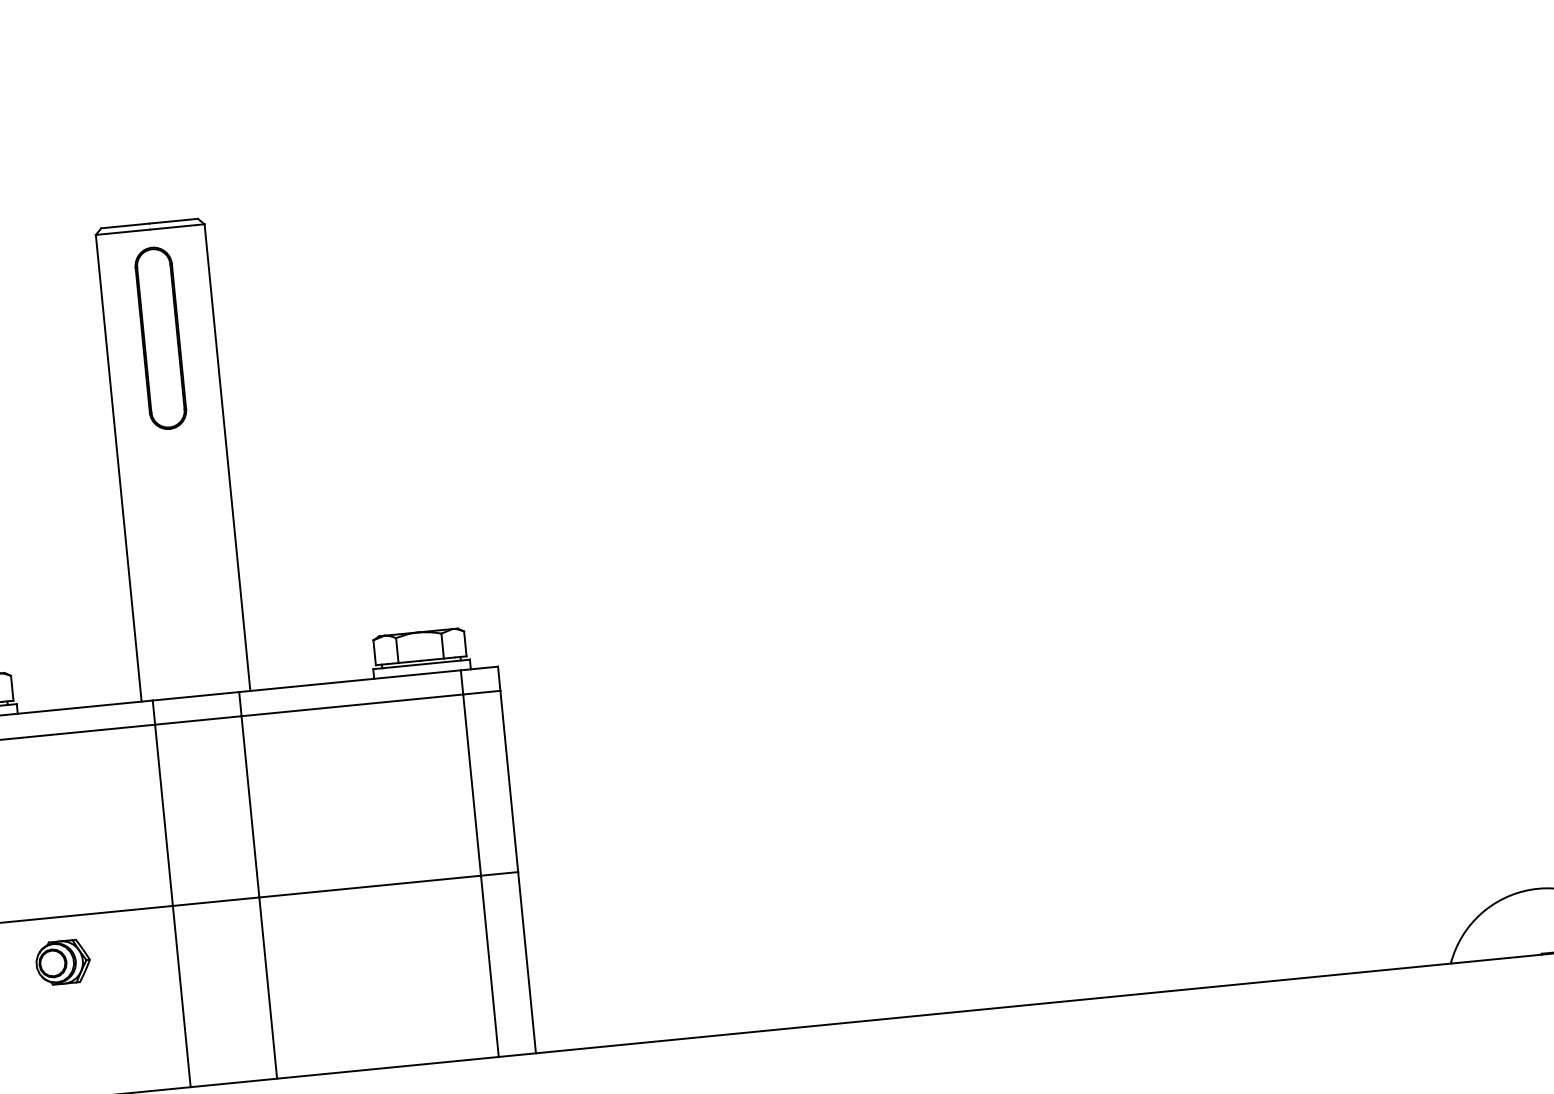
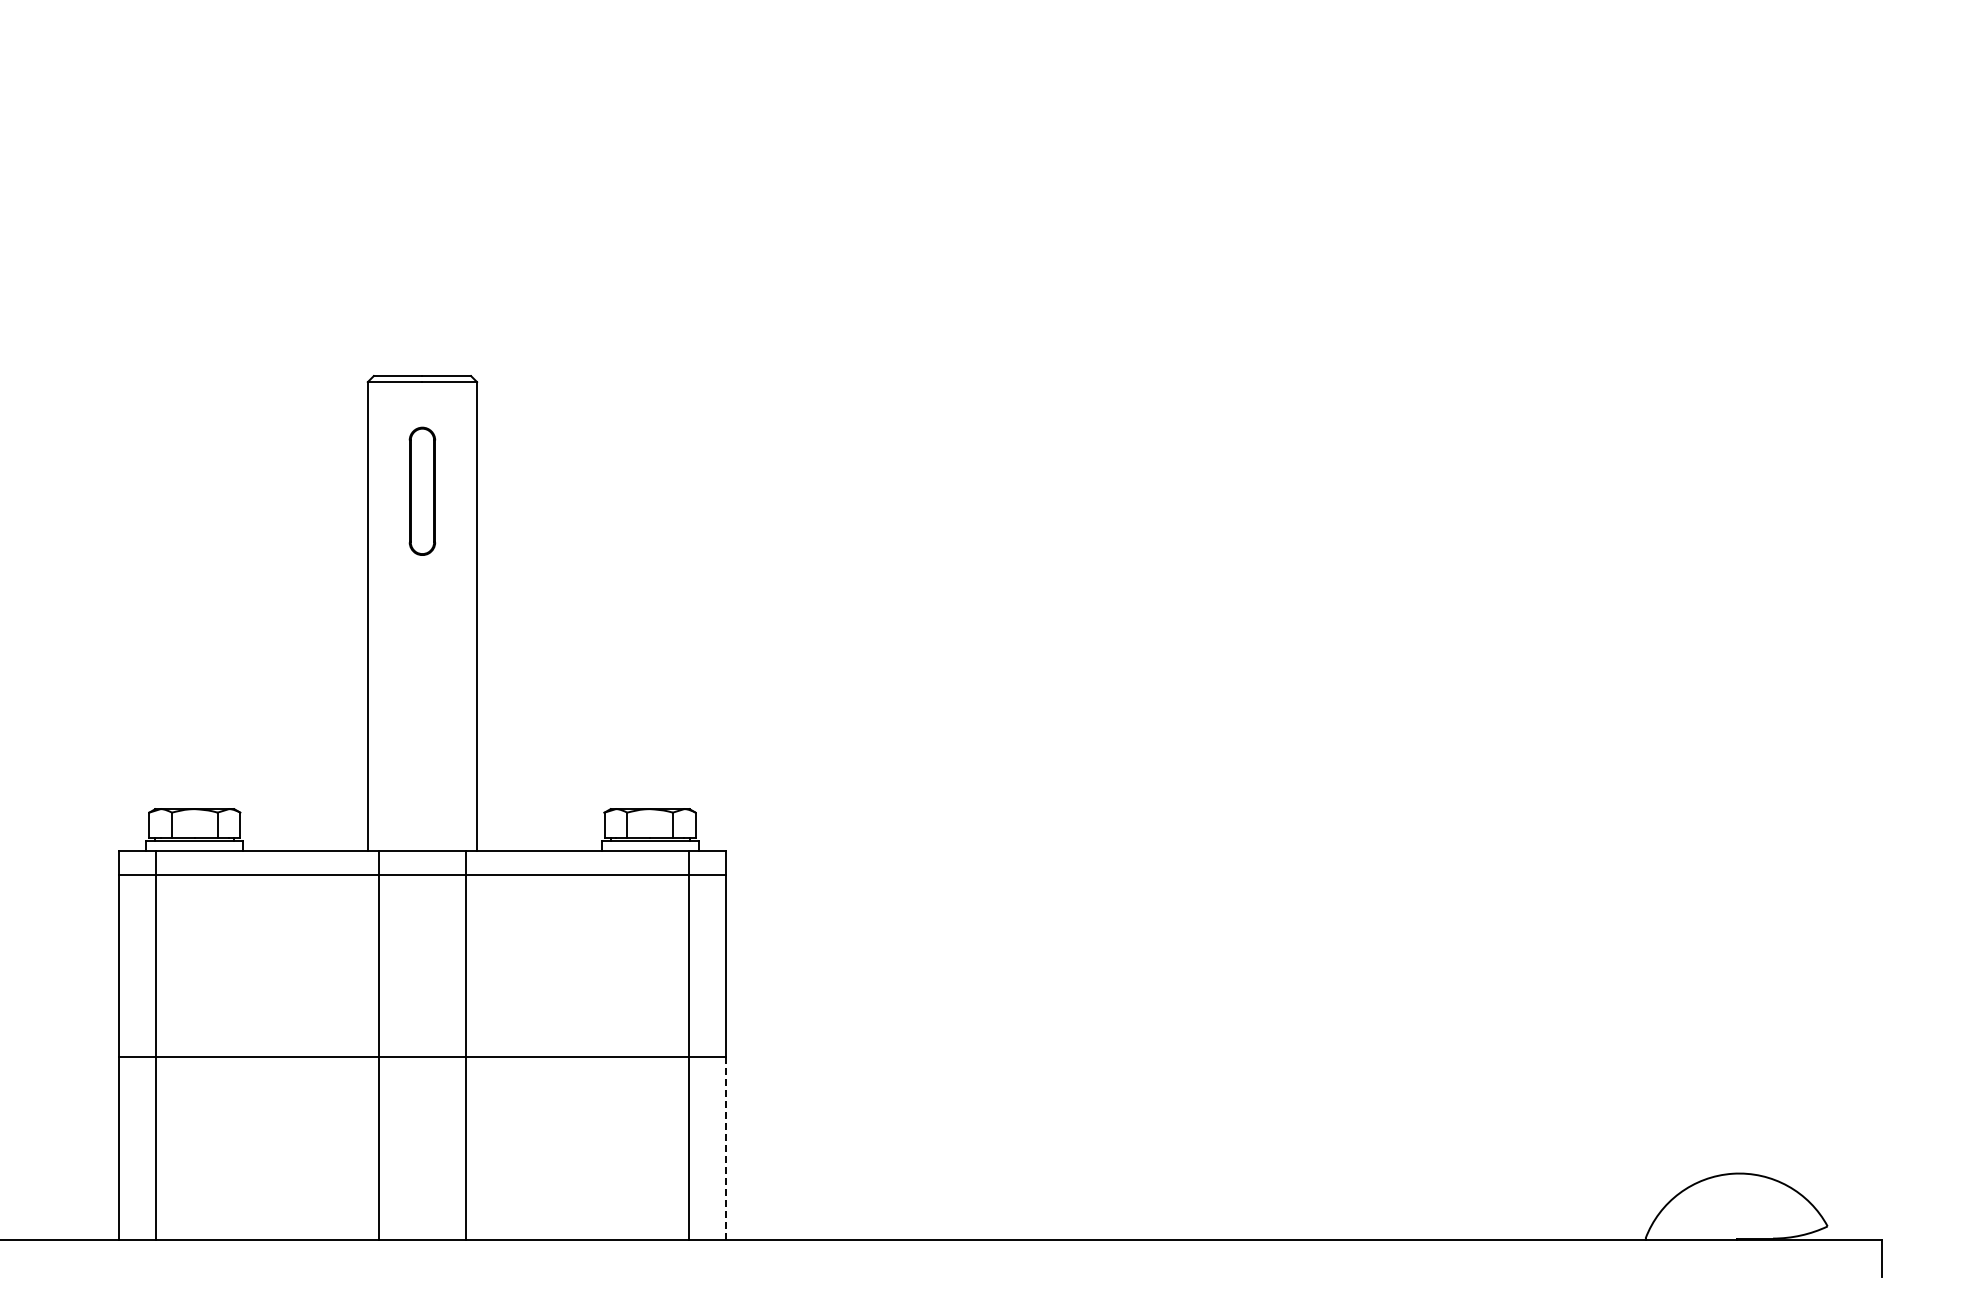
part: (160, 338) -> (422, 491), size x0.7
part: (62, 962) -> (263, 1102), removed
line: (526, 962) -> (725, 1148), solid -> dashed

